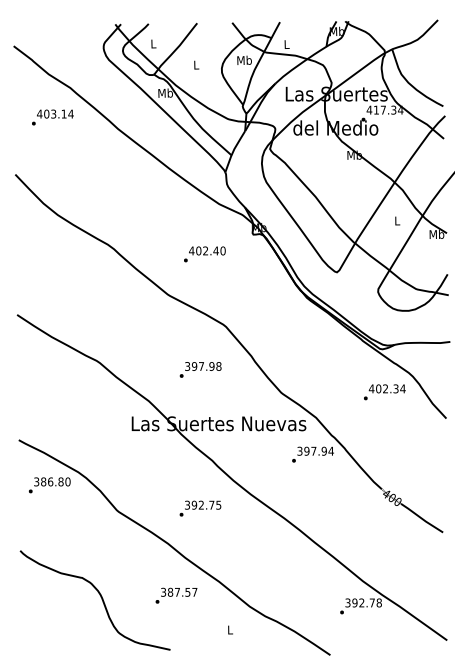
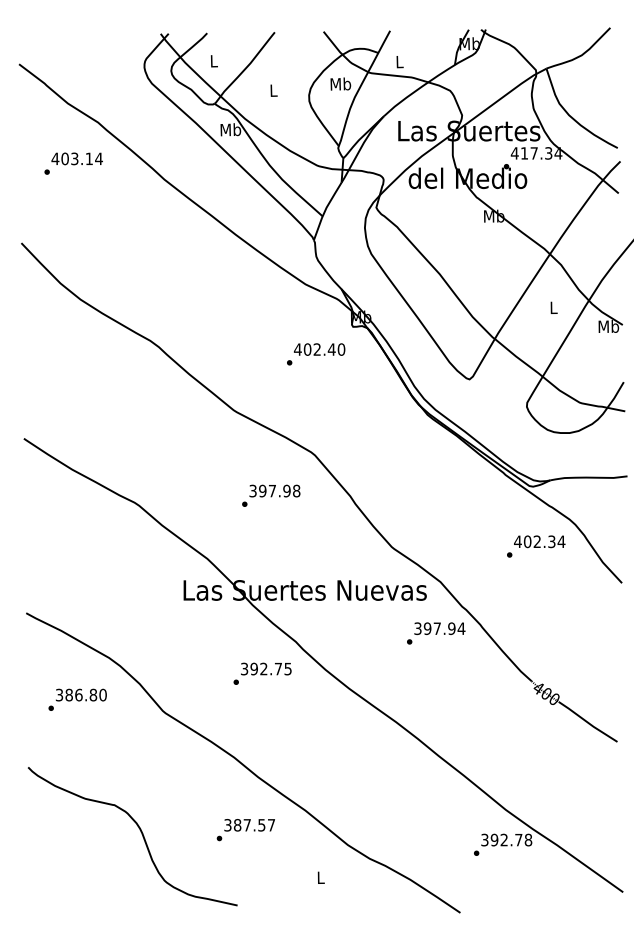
text: (204, 254) -> (315, 354), moved
text: (200, 369) -> (271, 495), moved
text: (49, 485) -> (77, 700), moved
text: (200, 508) -> (262, 673), moved

